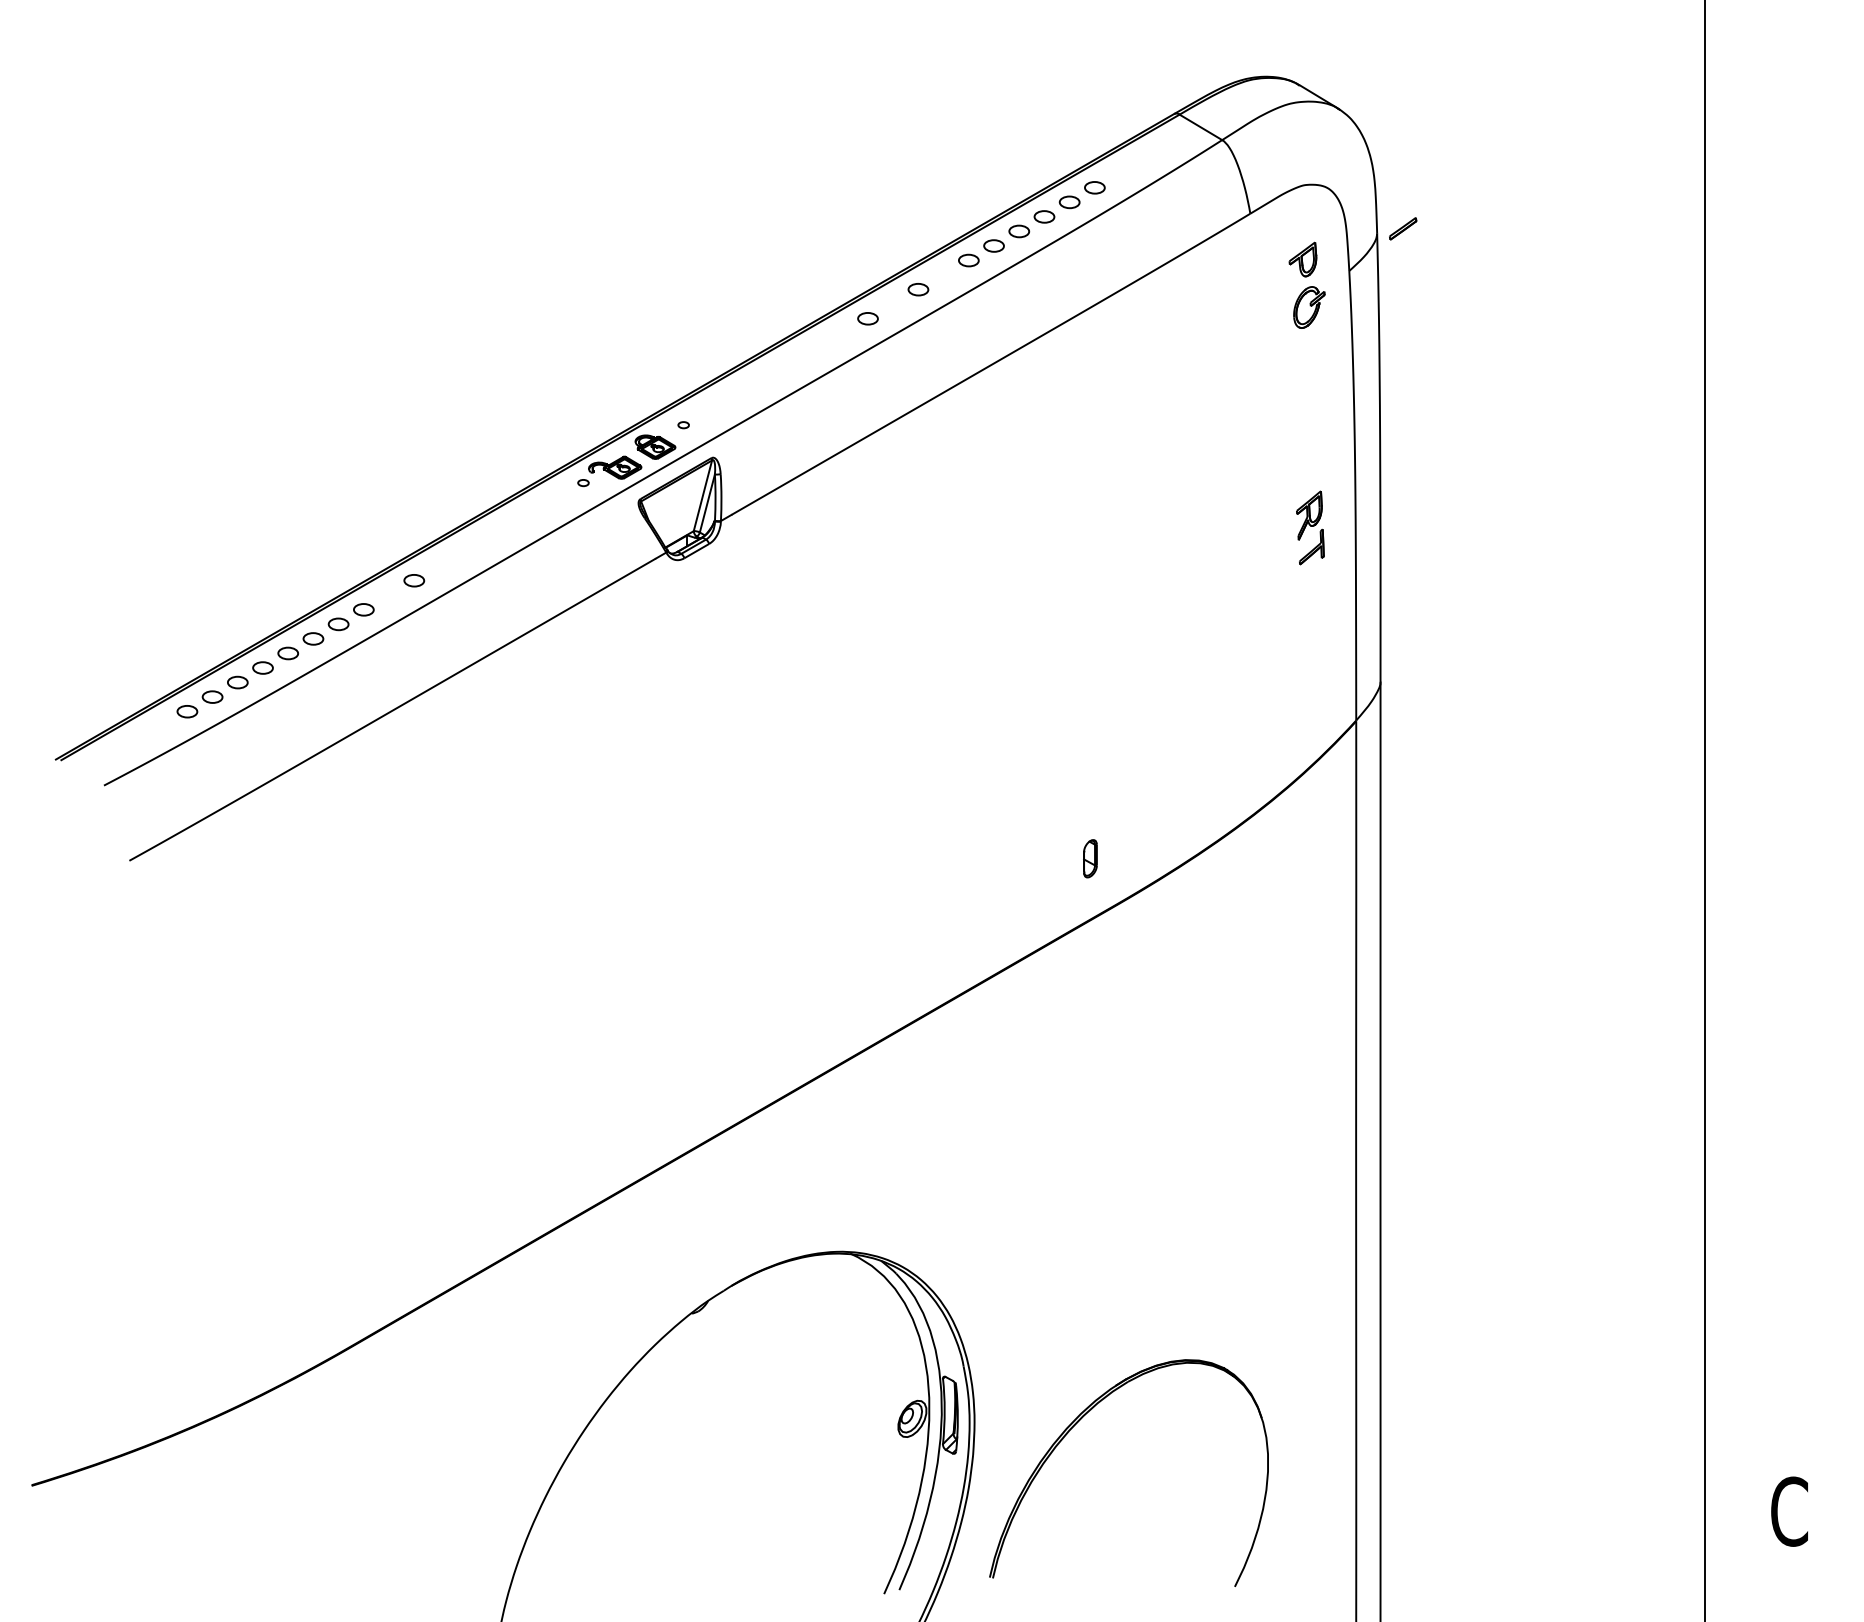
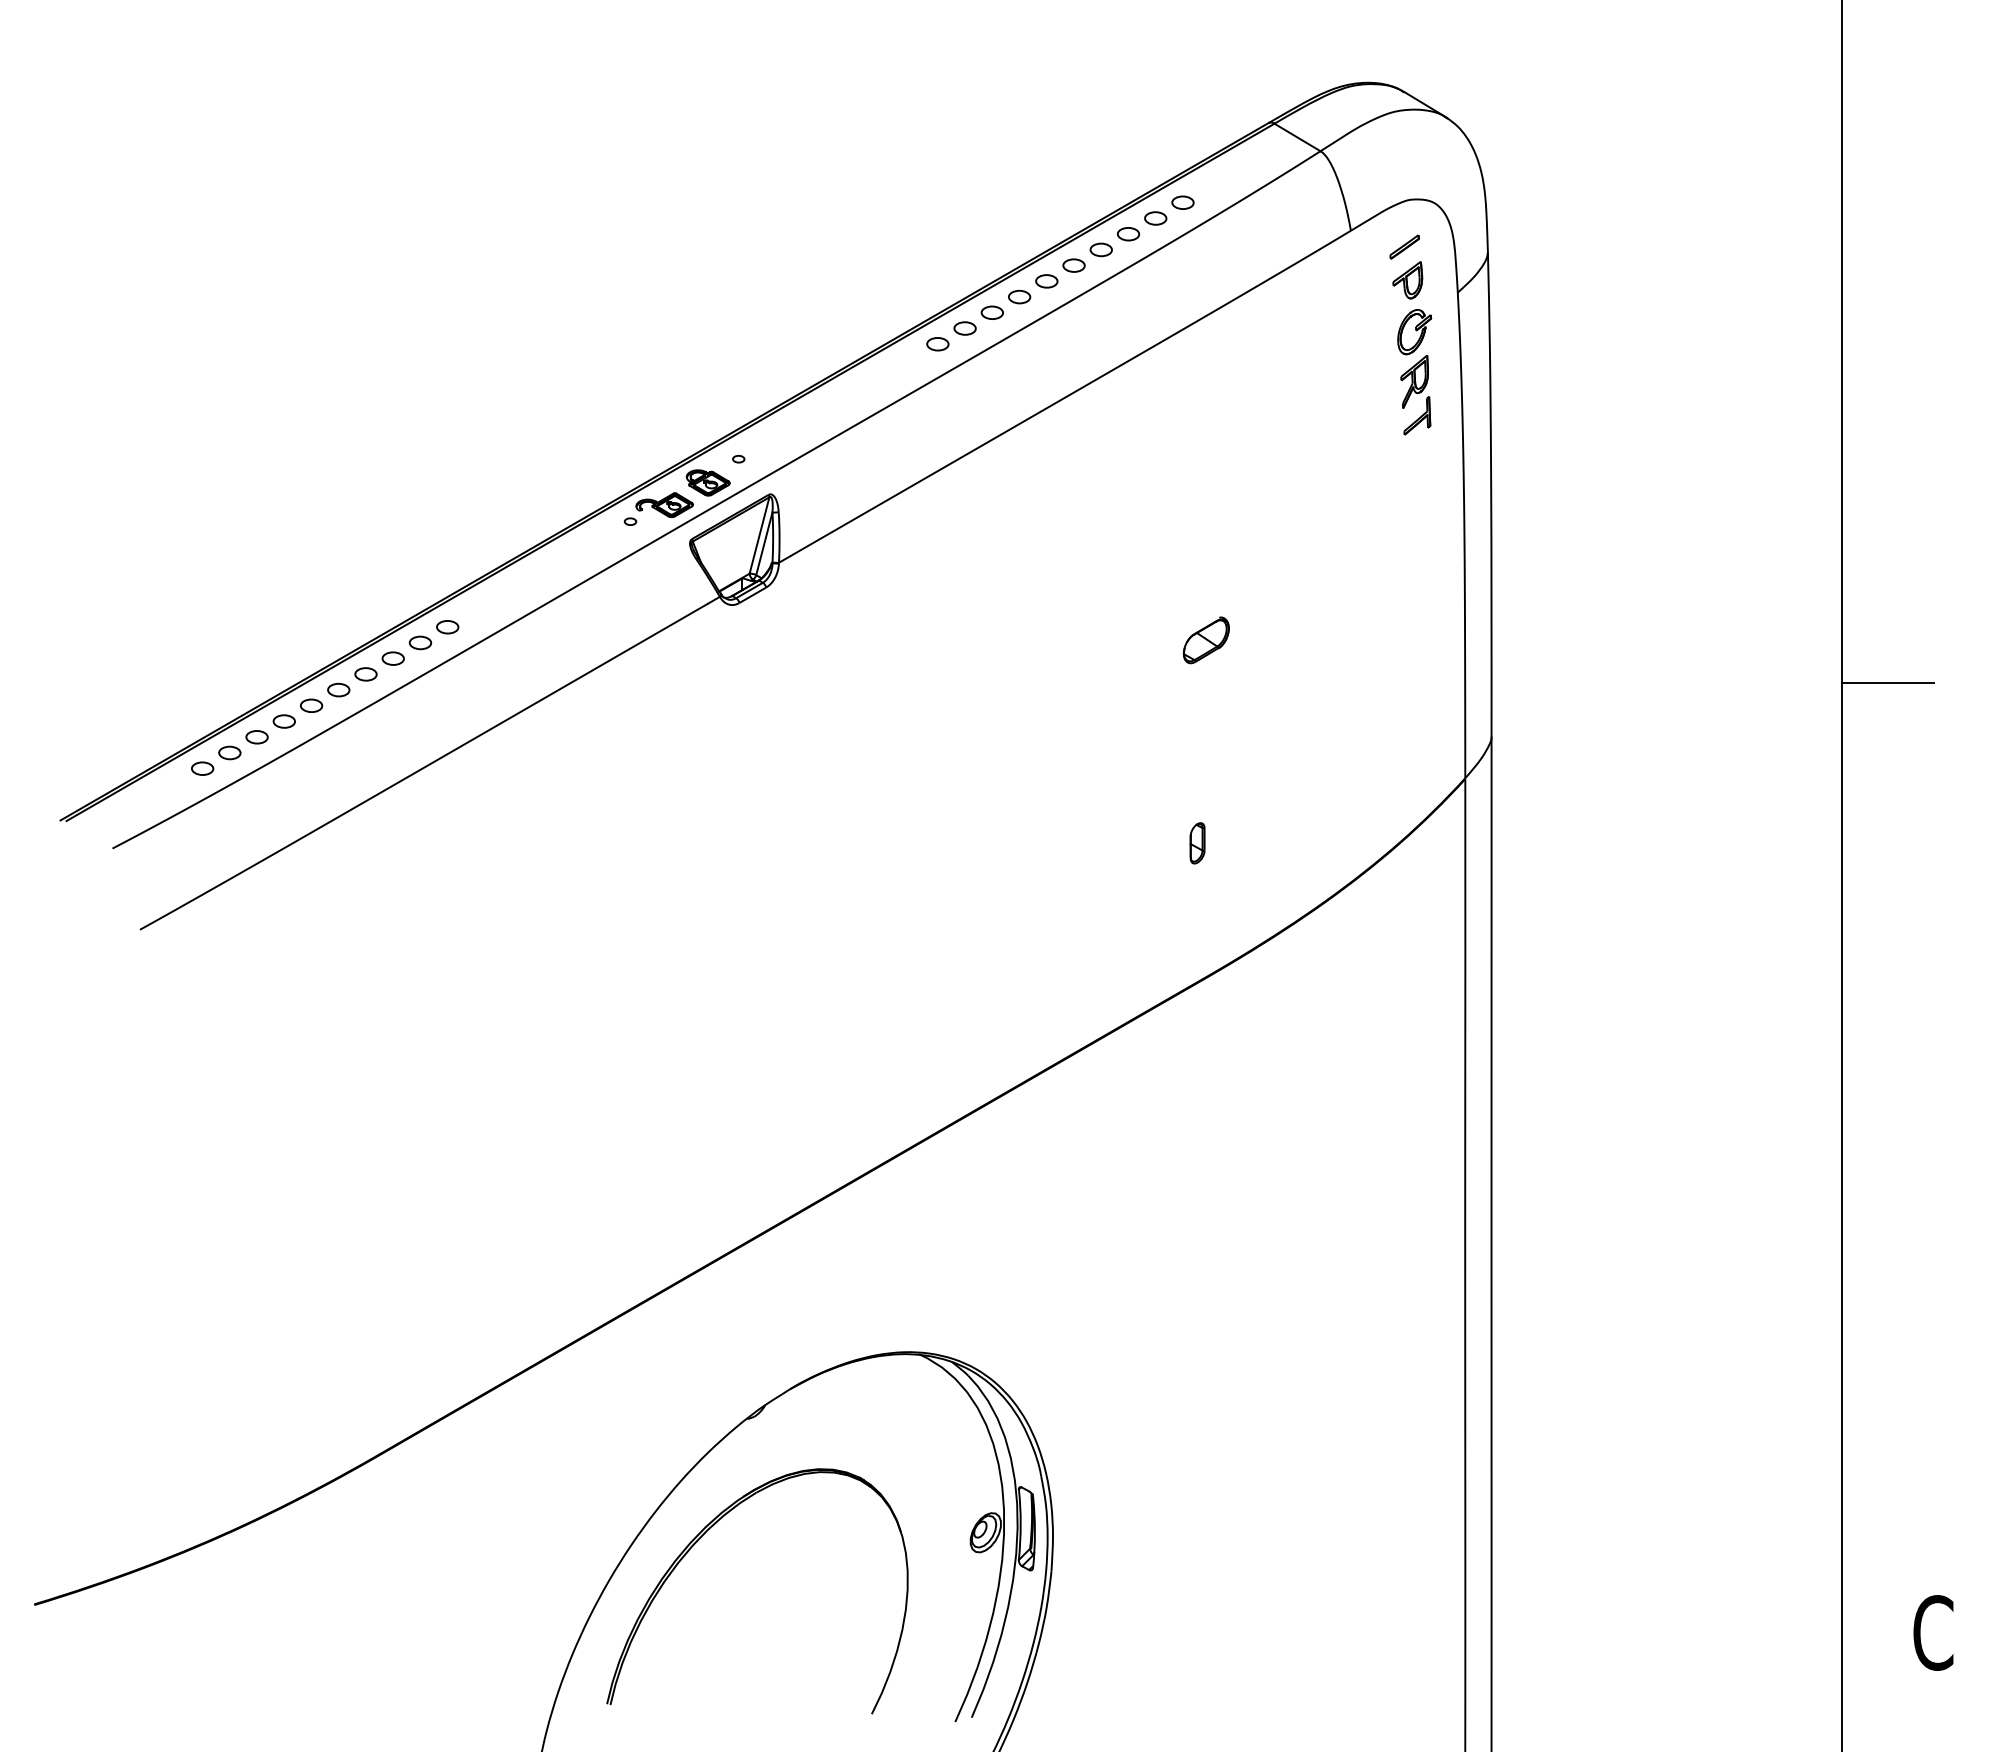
part: (1403, 228) -> (1405, 246), moved
part: (943, 274) -> (1019, 296), added
part: (892, 303) -> (964, 327), added
part: (1310, 527) -> (1415, 394), moved
part: (1116, 592) -> (1206, 639), added
part: (388, 594) -> (419, 642), added
line: (1747, 632) -> (1887, 683), added
part: (1090, 858) -> (1197, 843), moved
part: (1078, 1422) -> (702, 1536), moved

